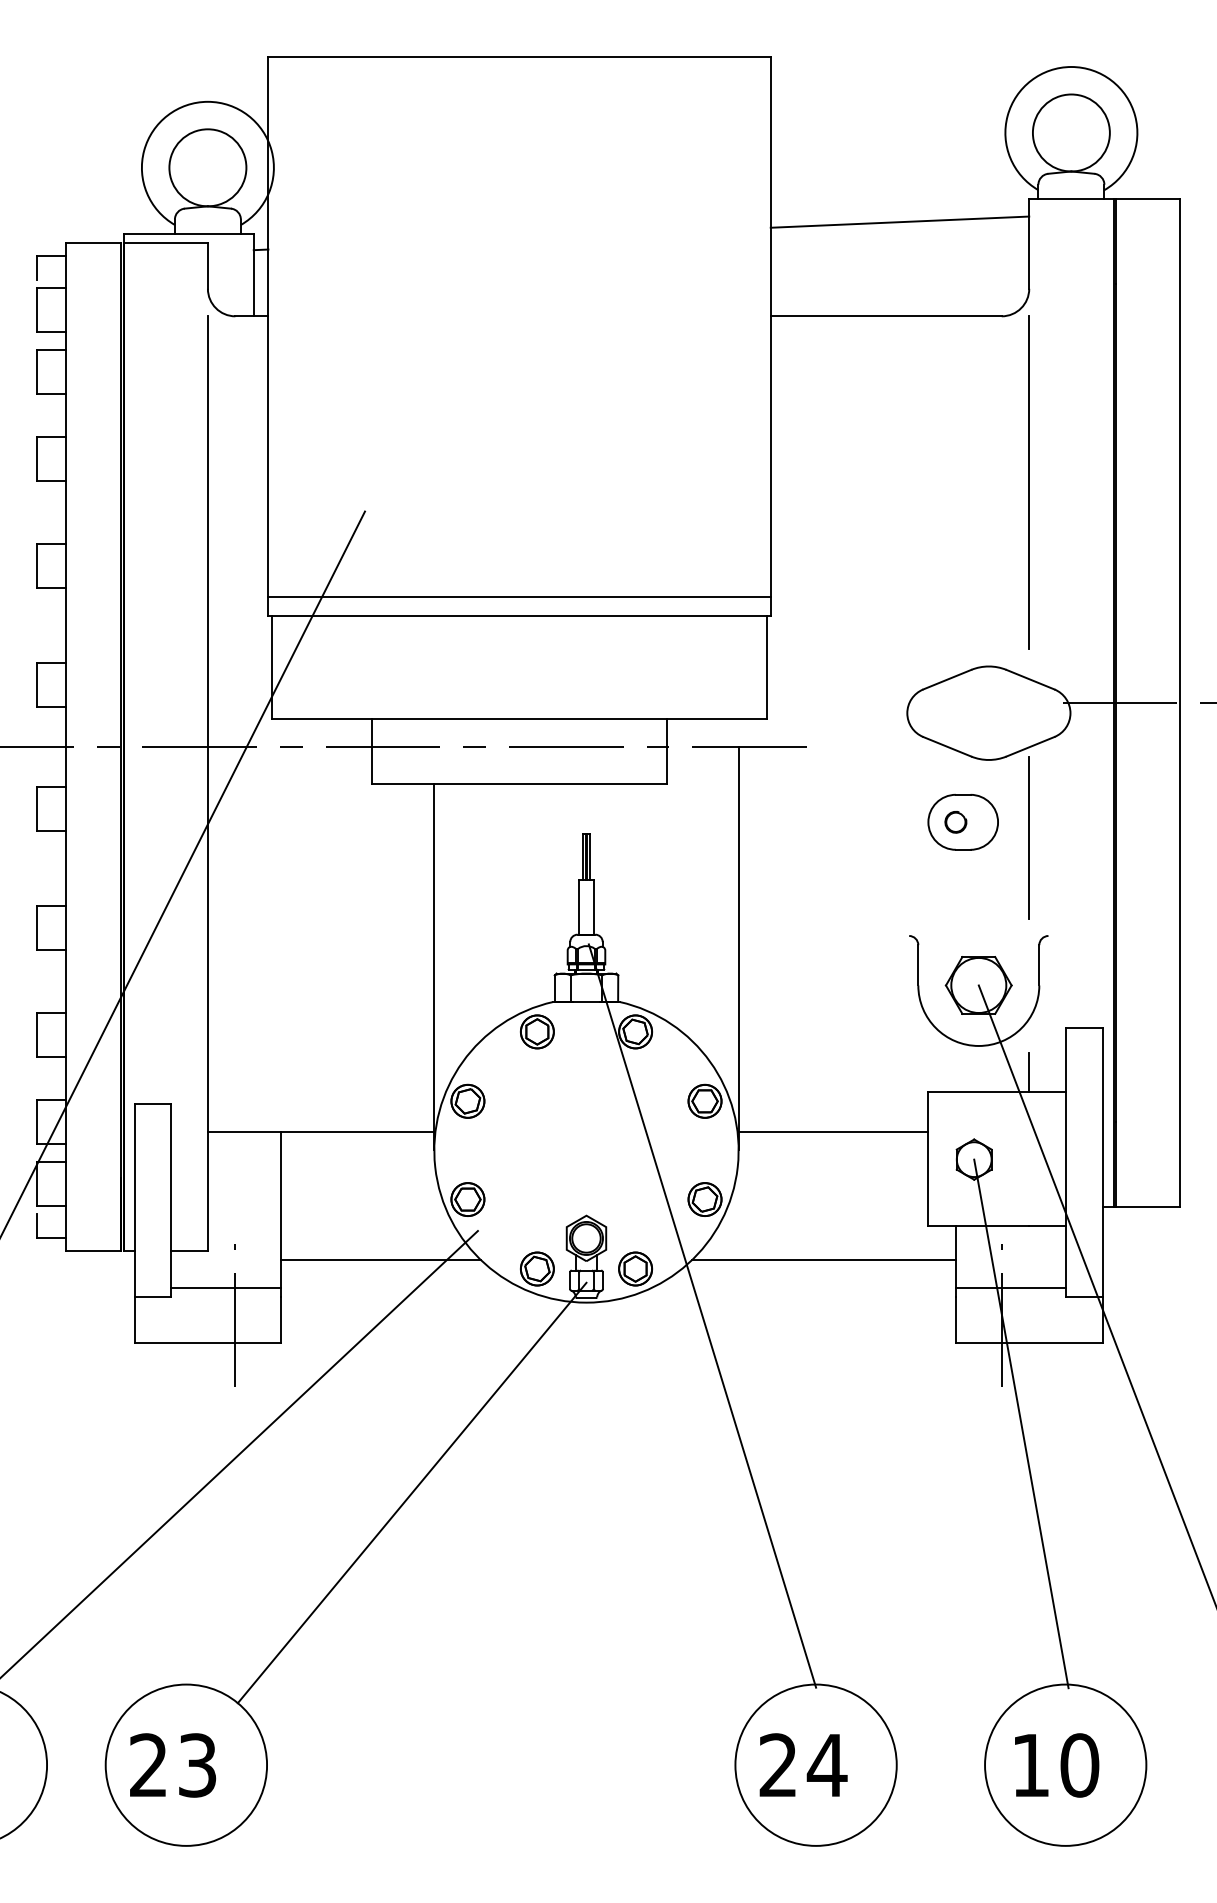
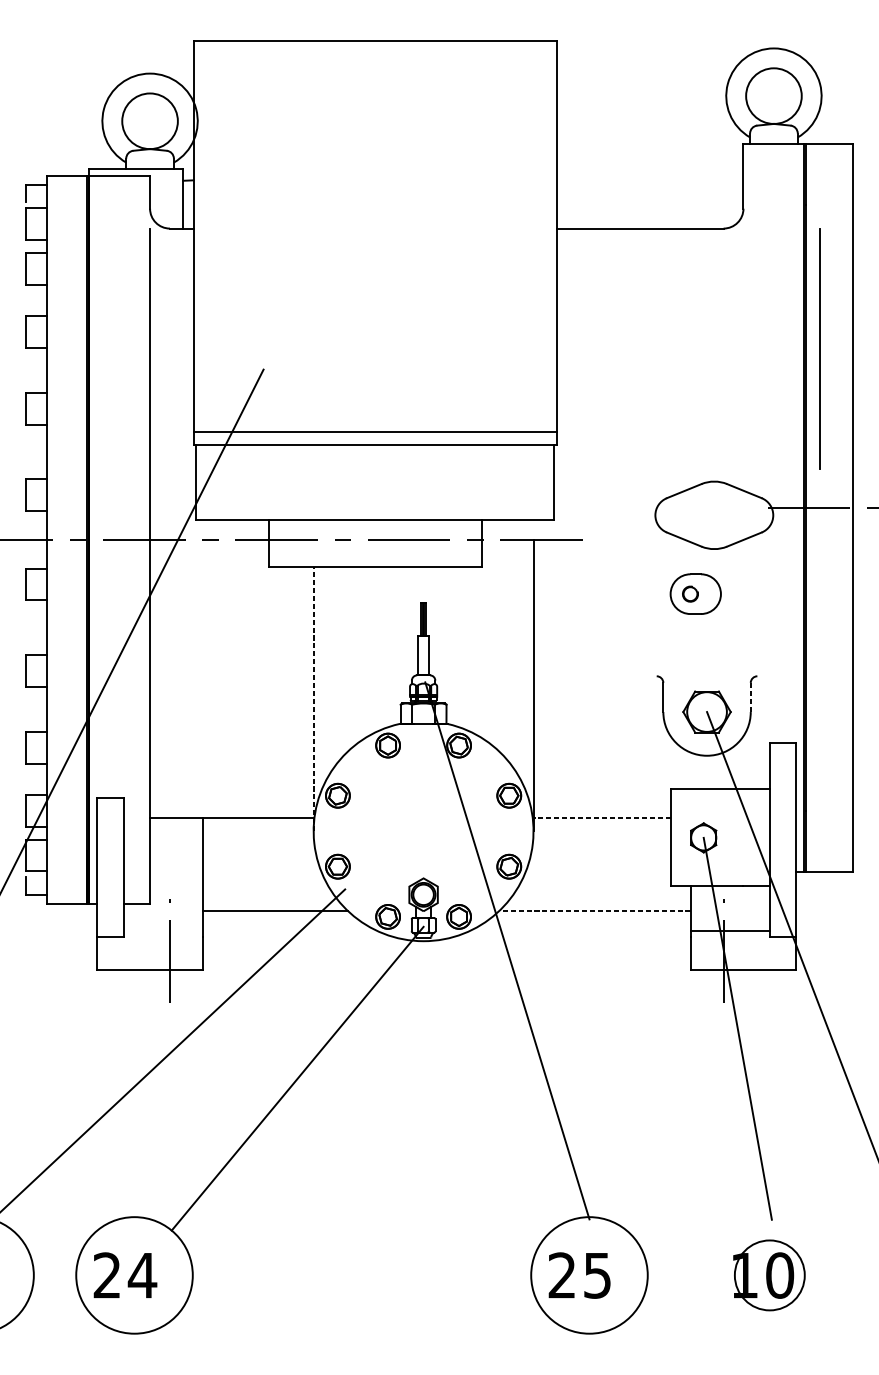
line: (899, 221) -> (649, 160), removed
line: (1028, 482) -> (819, 348), moved
line: (1029, 838) -> (743, 605), removed
line: (1039, 964) -> (750, 696), solid -> dashed
line: (434, 966) -> (313, 698), solid -> dashed
line: (1029, 1071) -> (743, 774), removed
line: (833, 1132) -> (602, 818), solid -> dashed
line: (823, 1260) -> (594, 910), solid -> dashed
line: (226, 1287) -> (163, 930), removed
circle: (1065, 1764) -> (769, 1274), size x0.6
text: (197, 1765) -> (142, 1275), 23 -> 24
text: (826, 1765) -> (597, 1275), 24 -> 25

